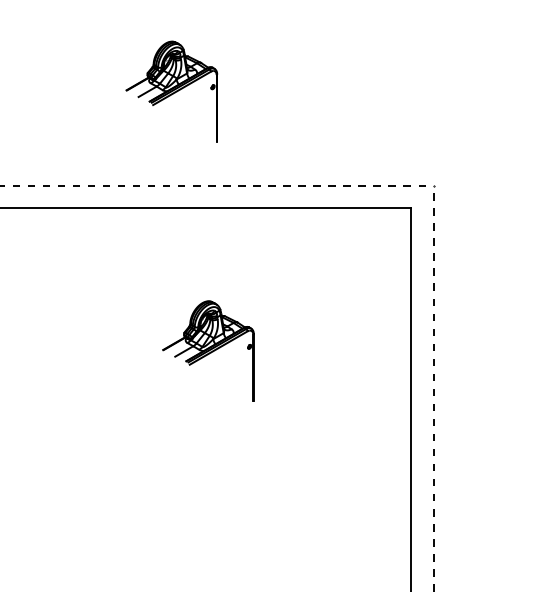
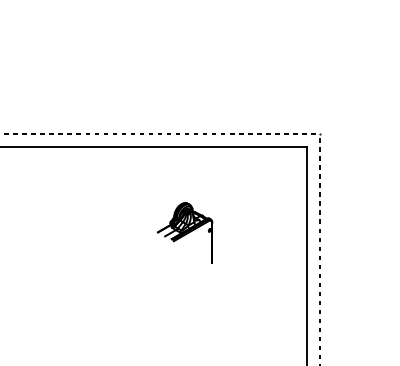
part: (170, 90) -> (162, 76), removed

